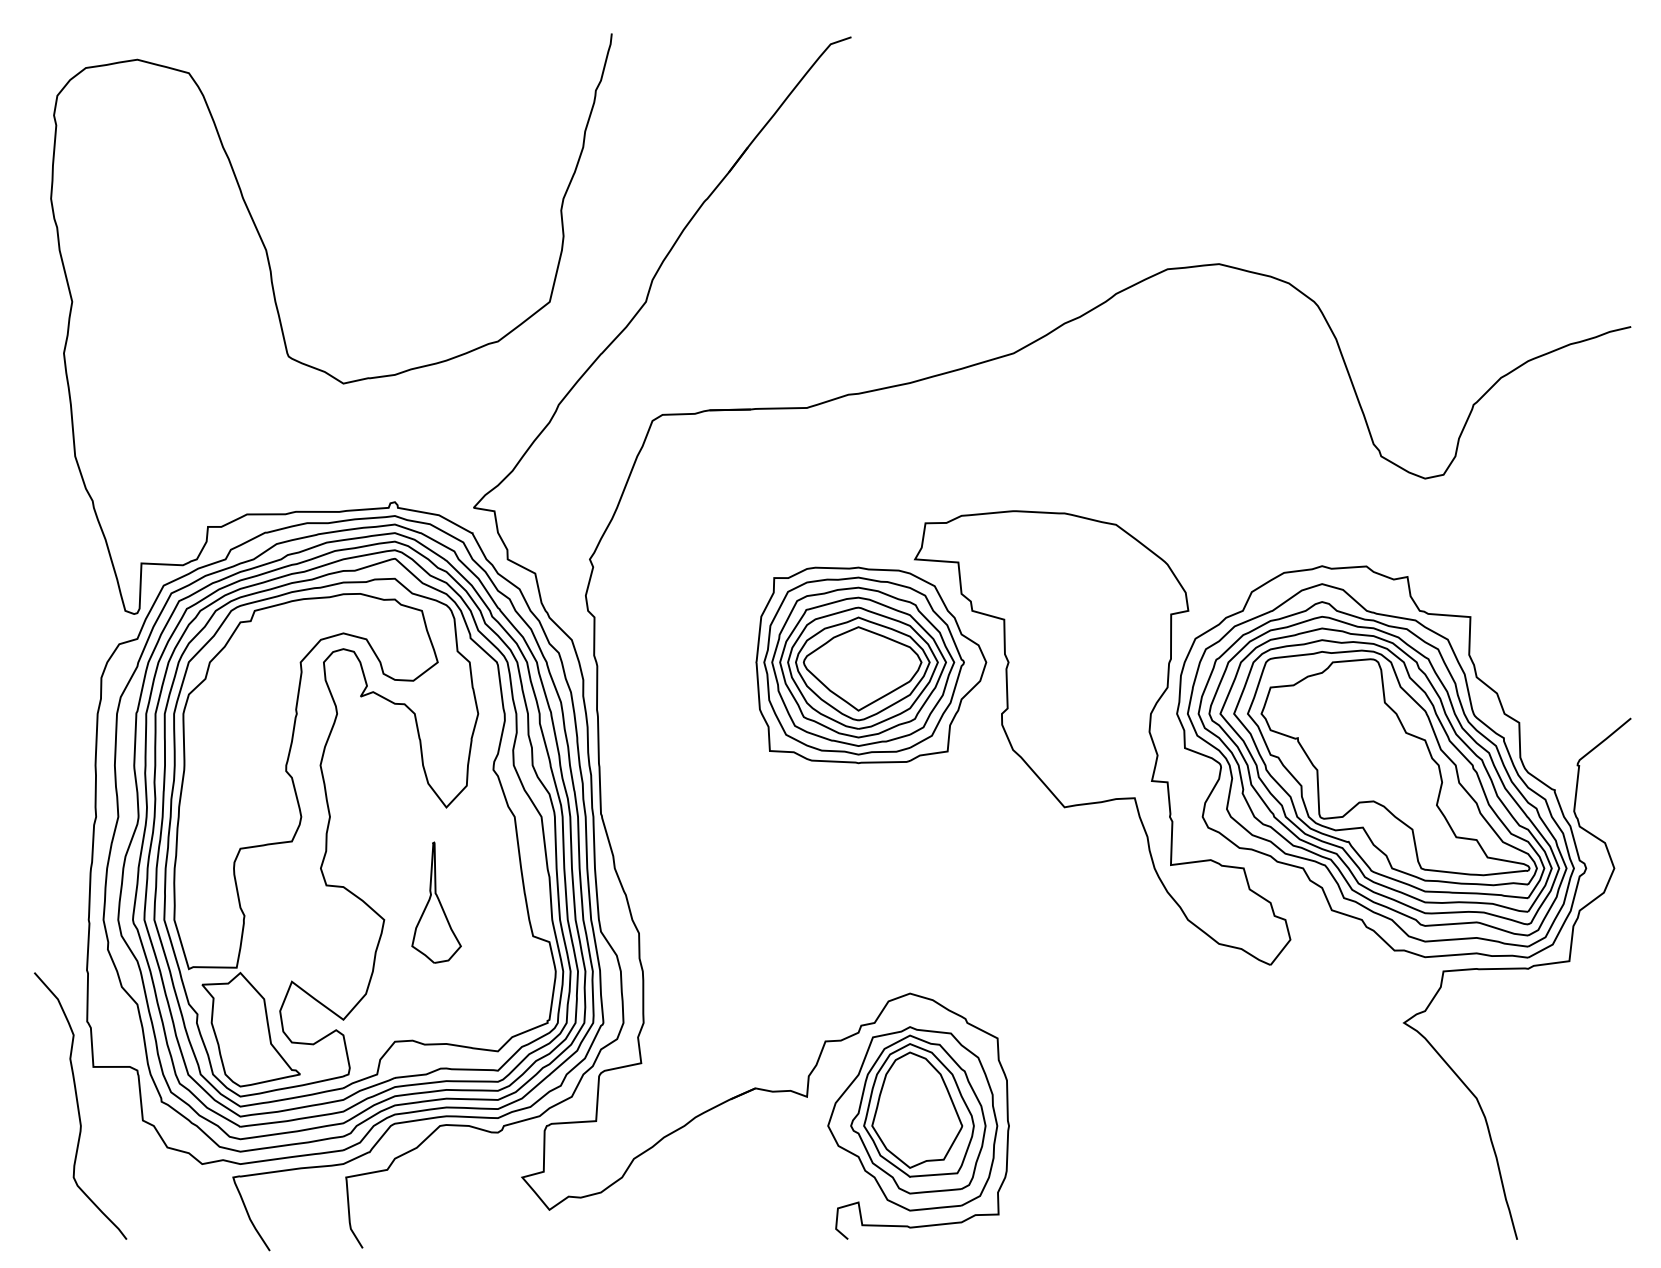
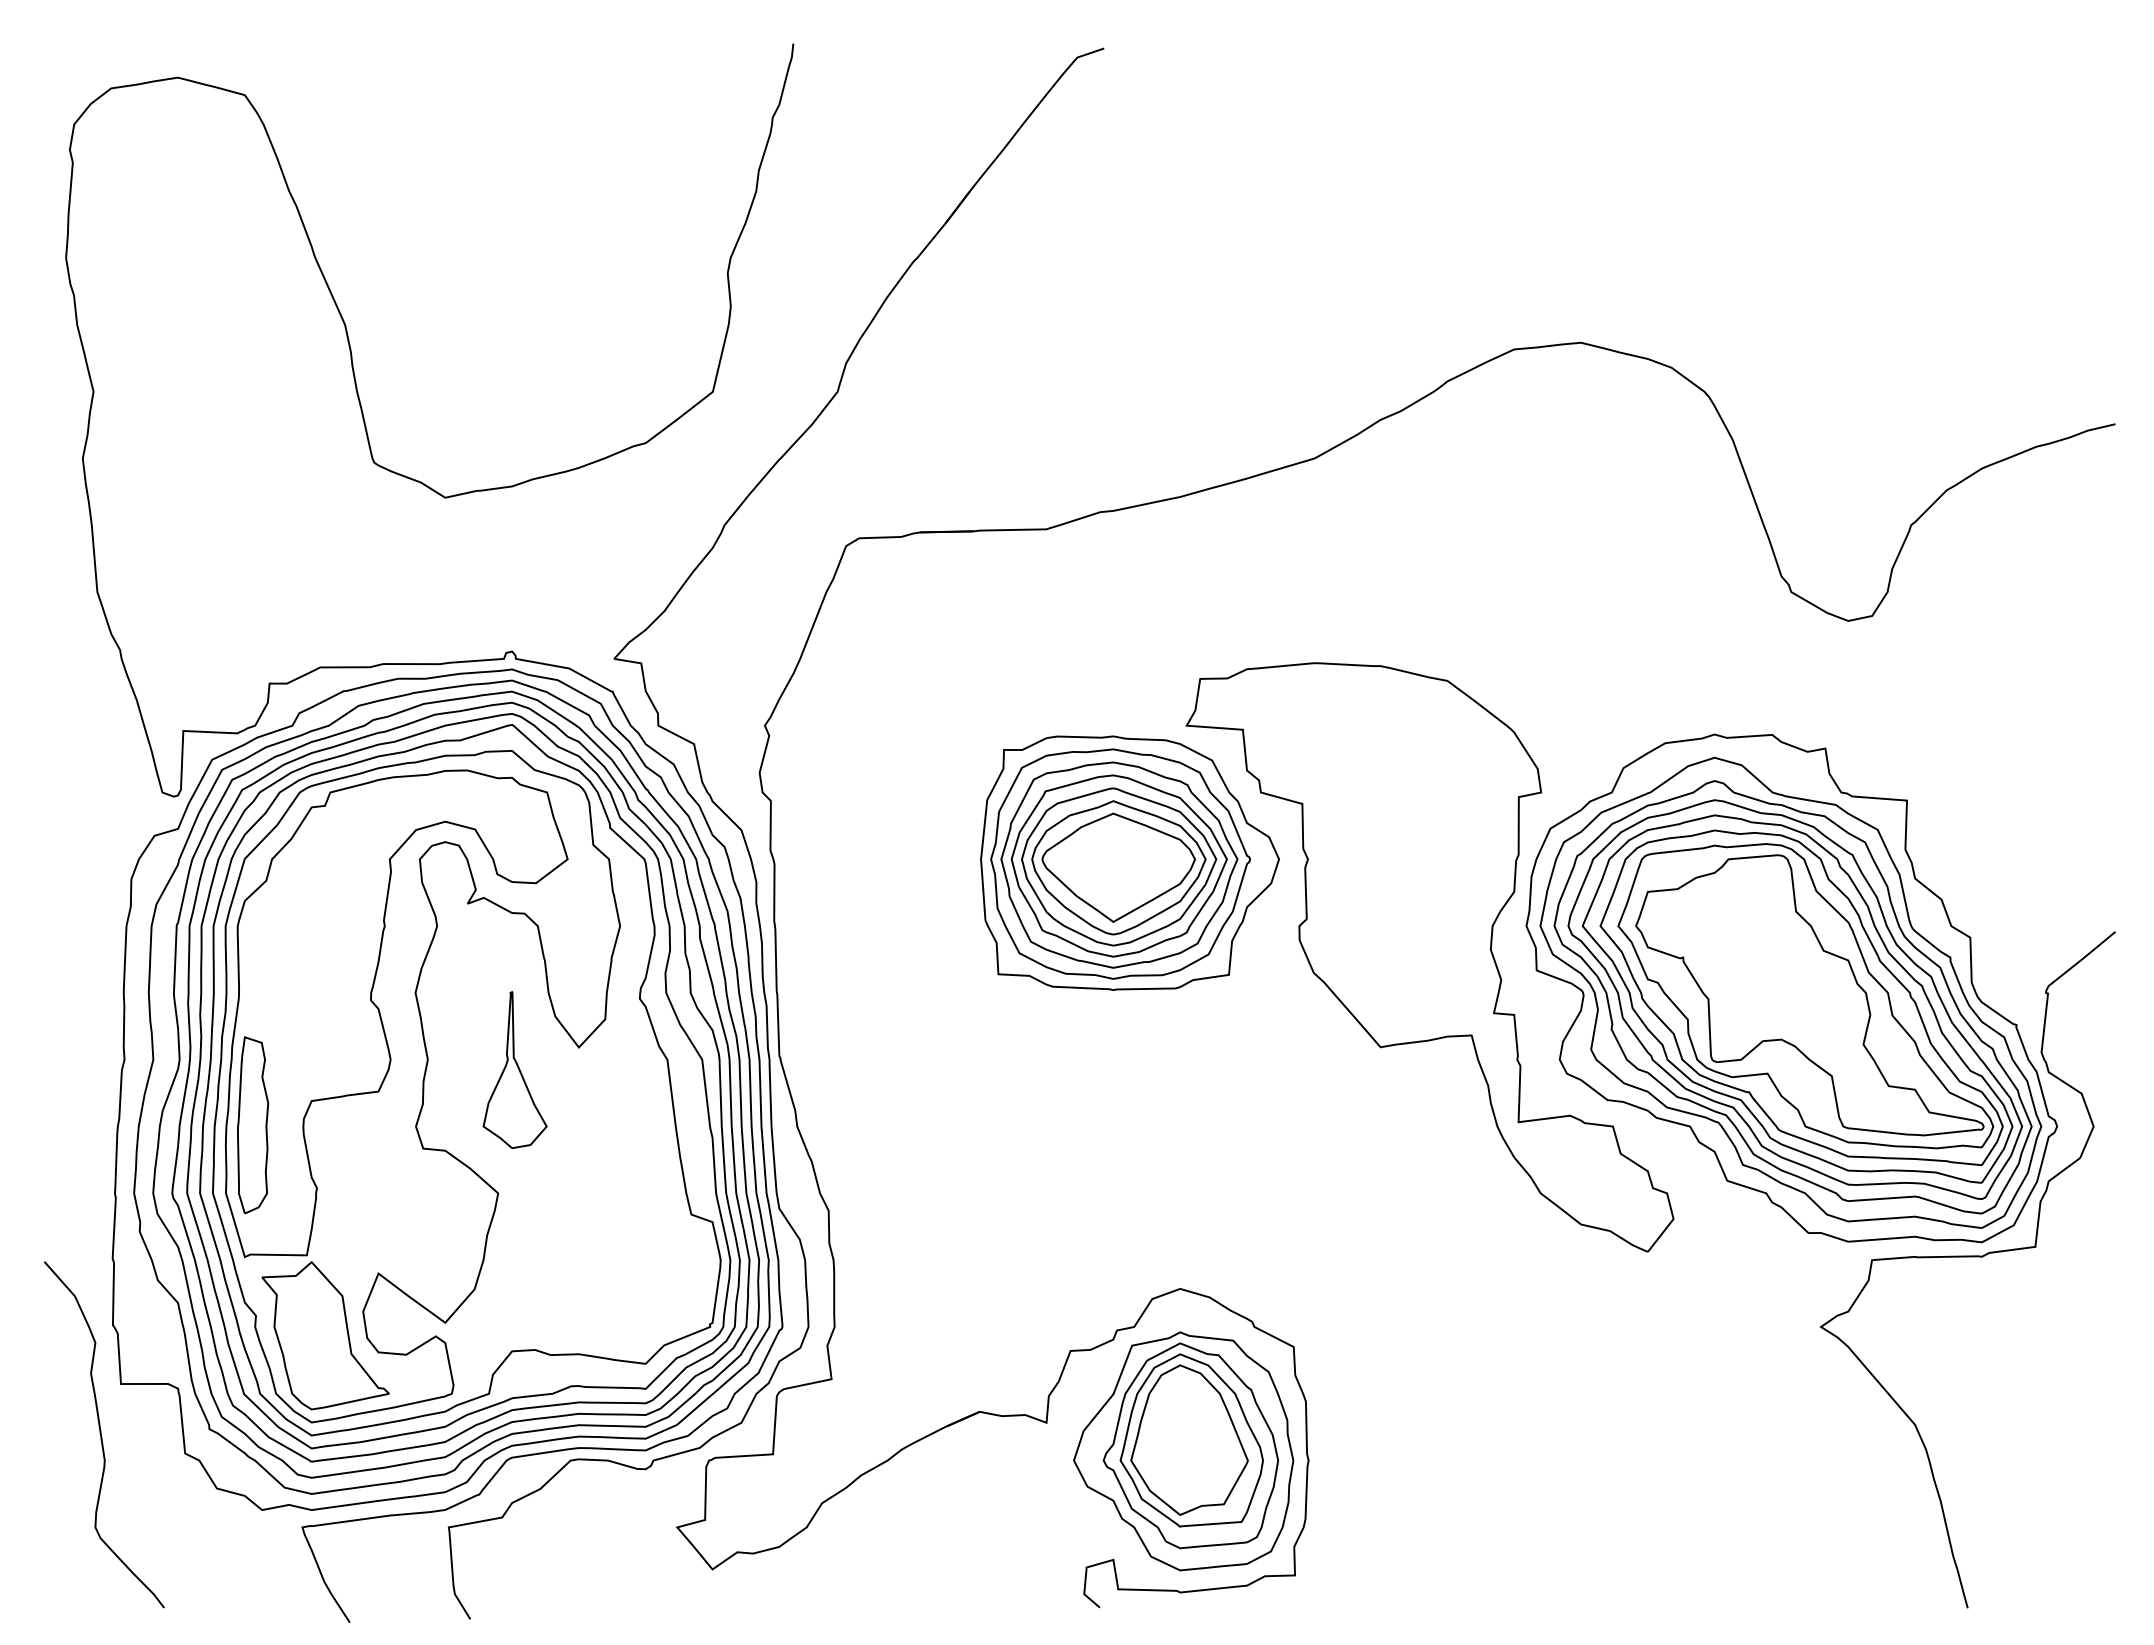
part: (195, 867) -> (253, 1125), added
part: (436, 902) -> (514, 1069), moved

